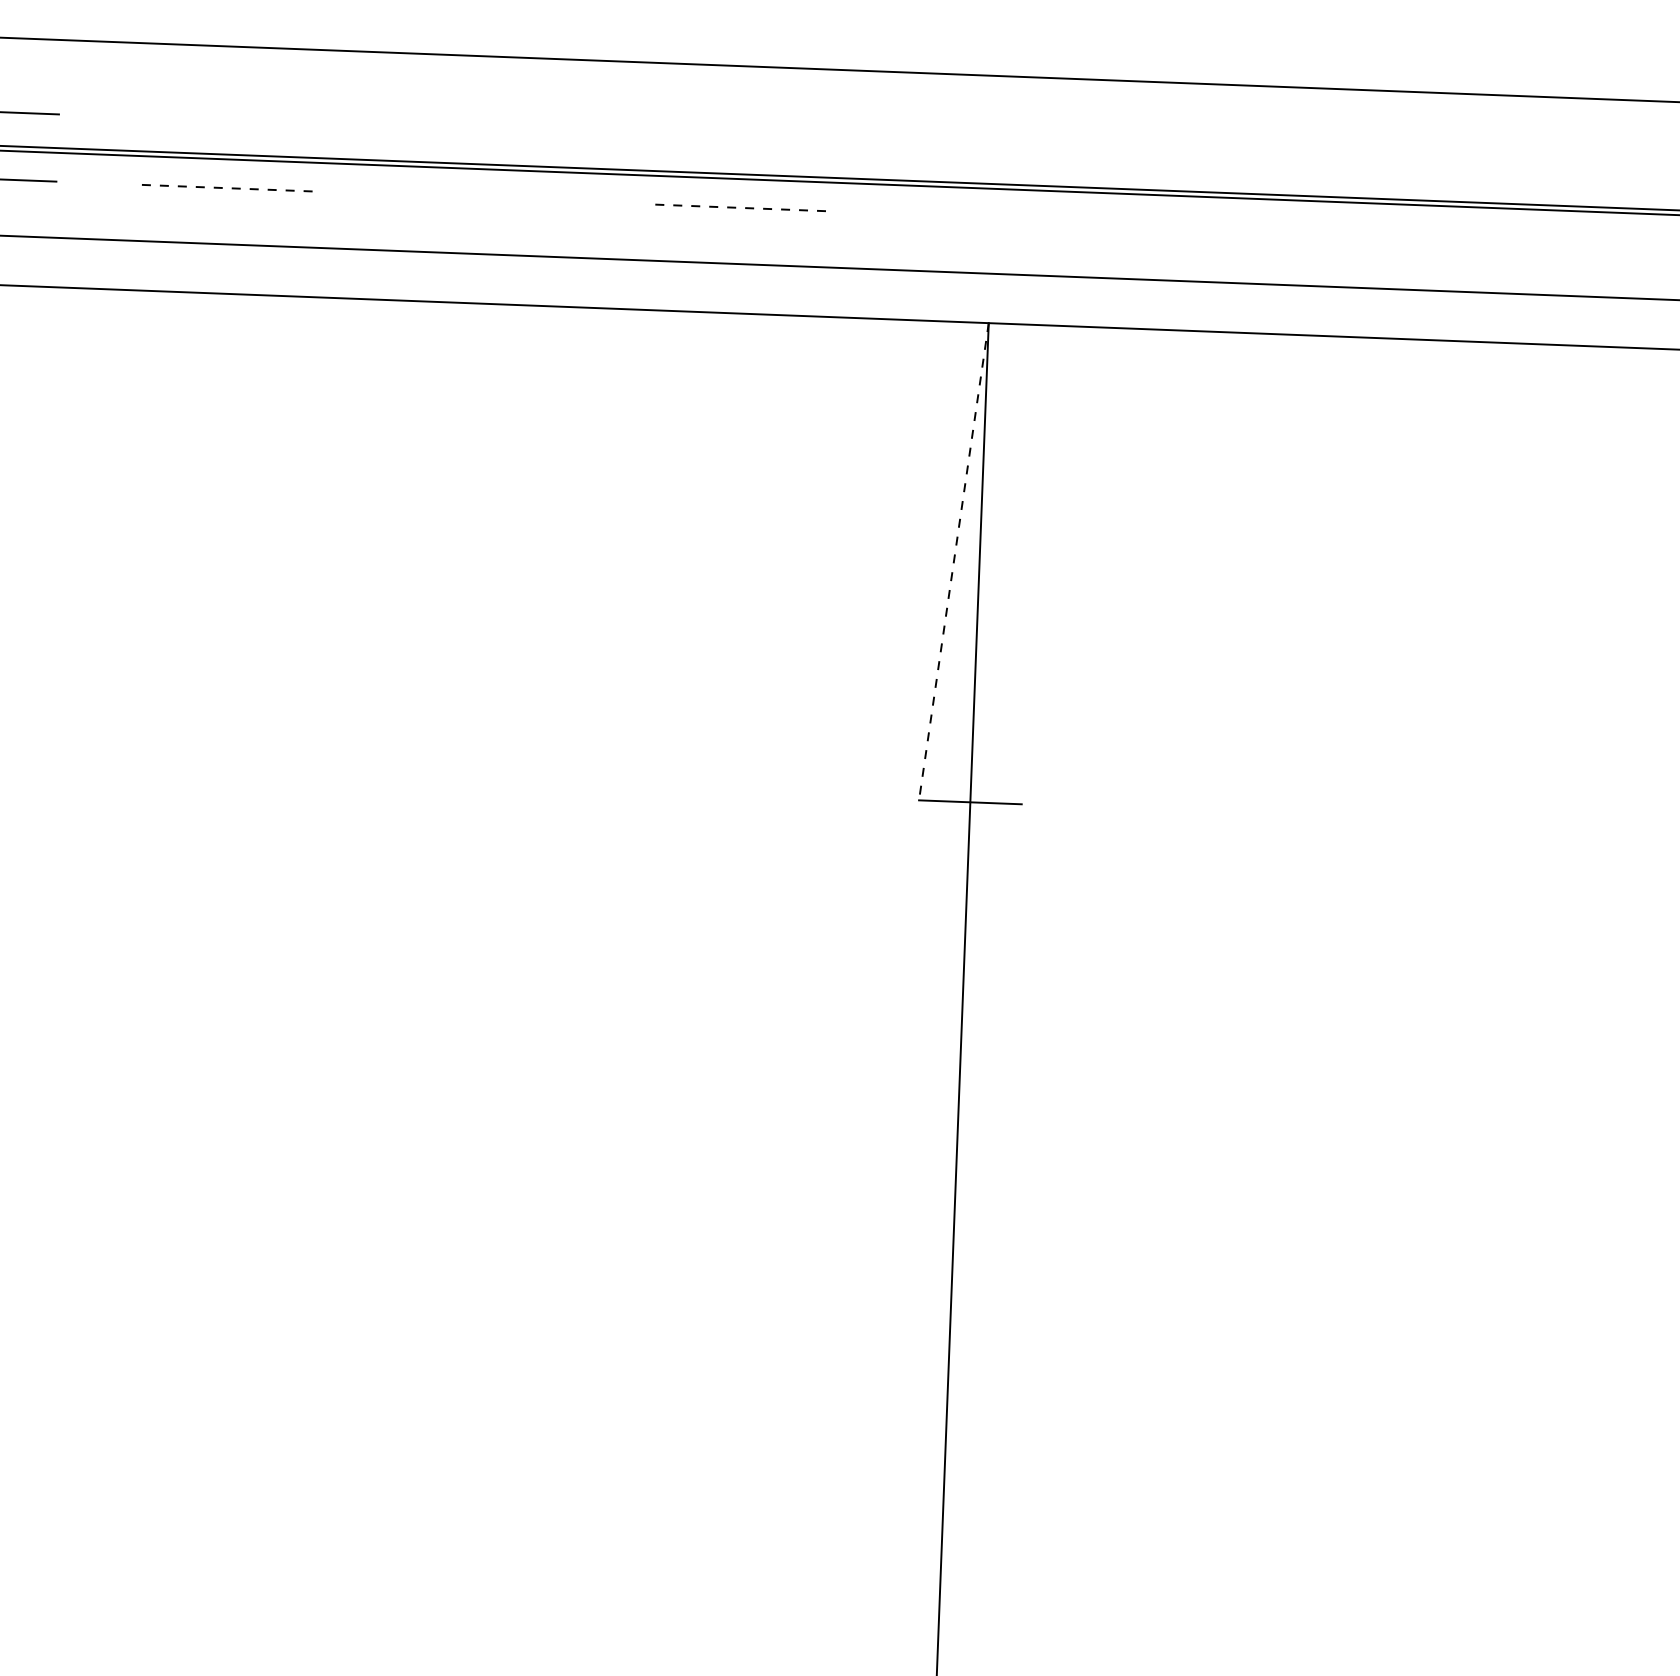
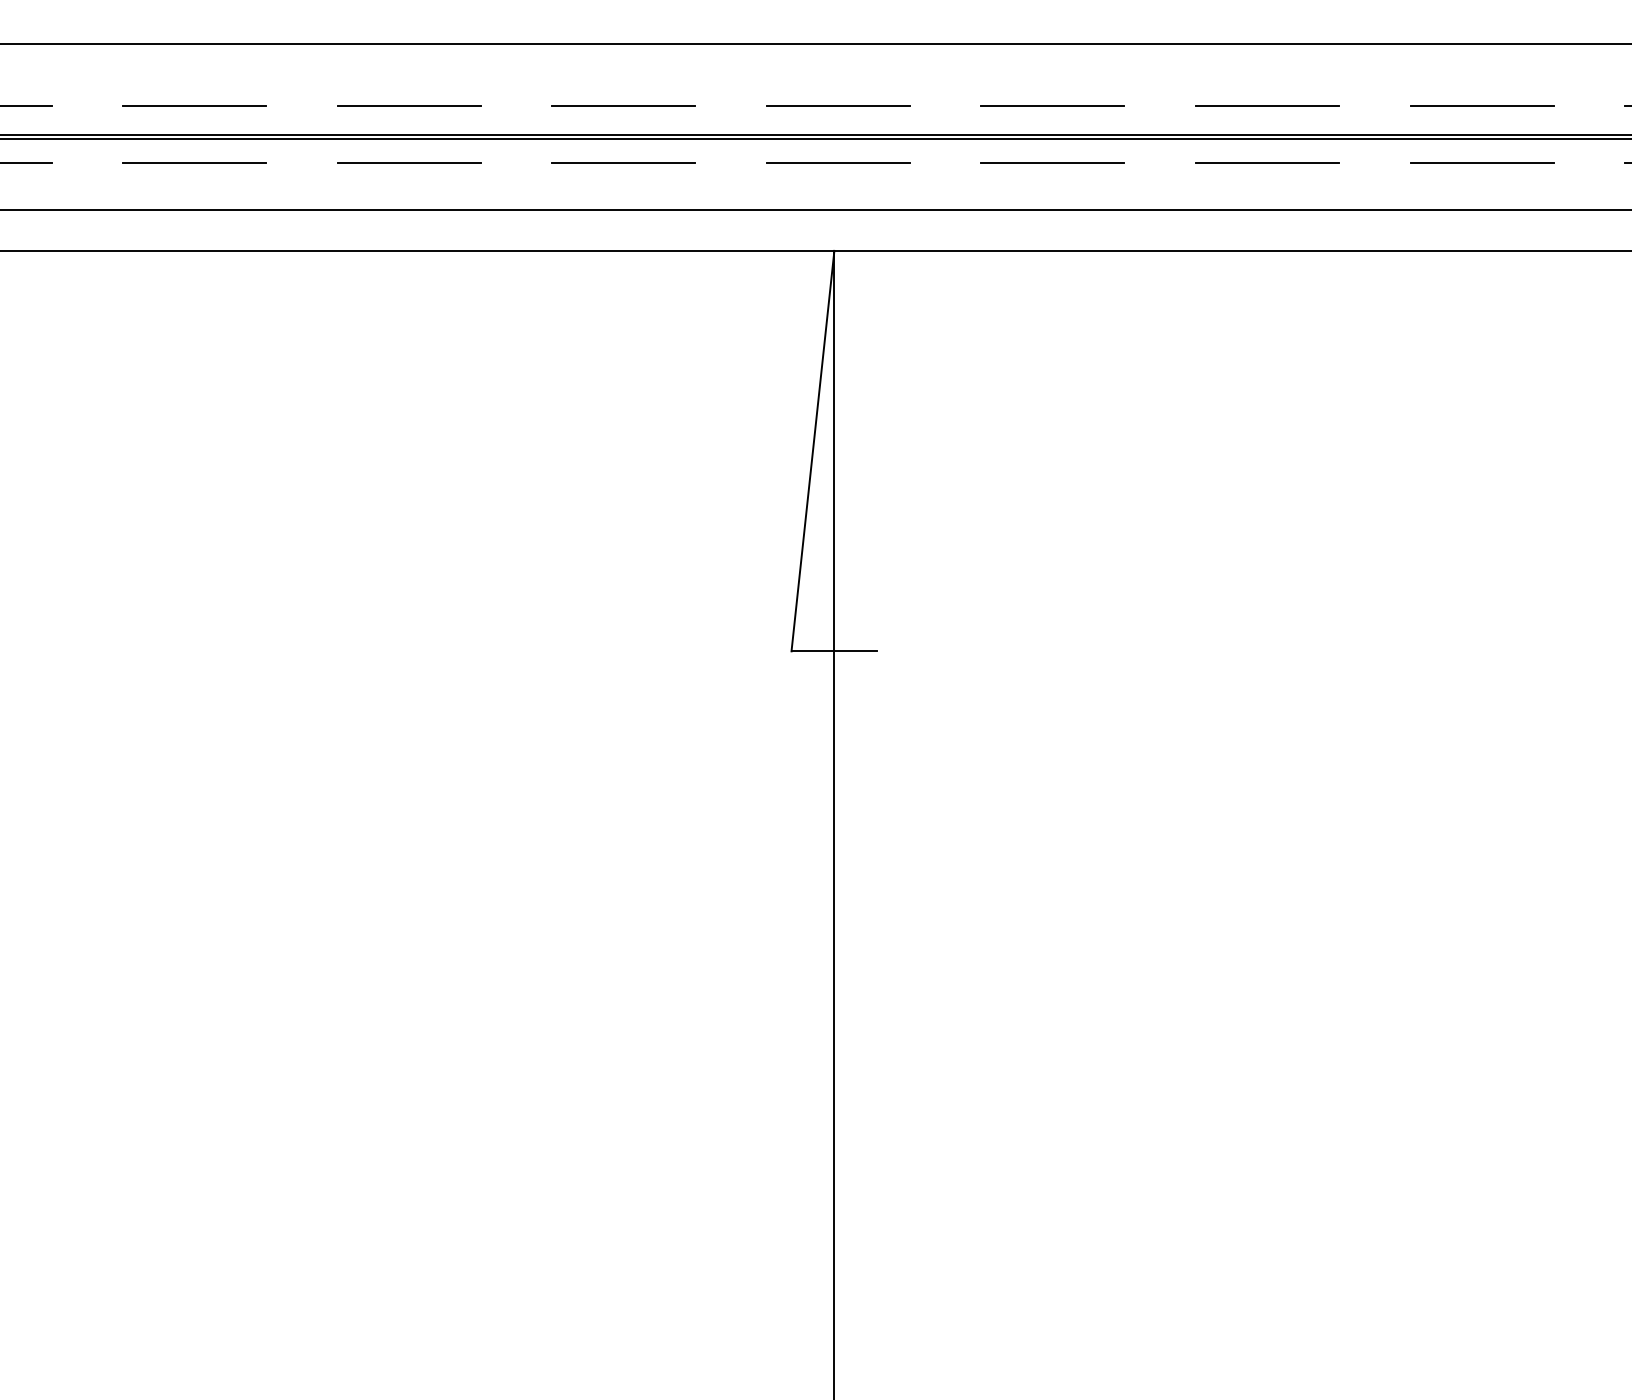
line: (229, 121) -> (194, 106), added
line: (485, 130) -> (408, 106), added
line: (743, 140) -> (623, 106), added
line: (999, 150) -> (837, 106), added
line: (1256, 160) -> (1052, 106), added
line: (1513, 169) -> (1267, 105), added
line: (227, 188) -> (194, 162), dashed -> solid
line: (483, 197) -> (408, 162), added
line: (740, 207) -> (623, 162), dashed -> solid
line: (997, 217) -> (838, 162), added
line: (1253, 227) -> (1052, 162), added
line: (1510, 237) -> (1267, 162), added
line: (953, 562) -> (812, 451), dashed -> solid

